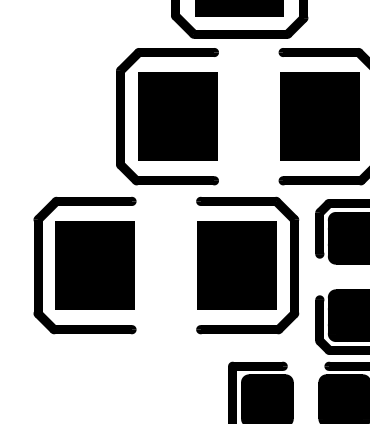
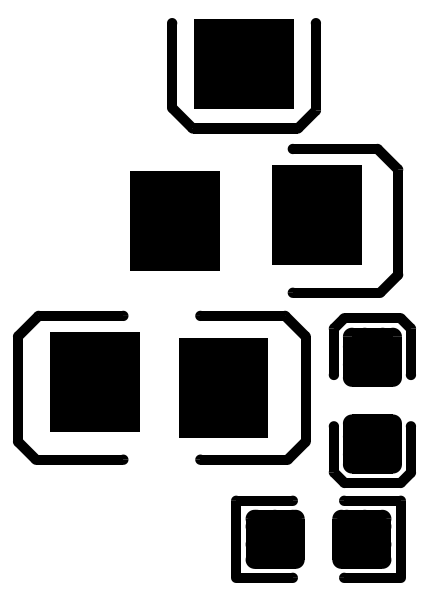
part: (125, 116) -> (115, 220), removed
part: (319, 116) -> (316, 214), moved
part: (94, 265) -> (94, 381), moved
part: (237, 265) -> (223, 387), moved

